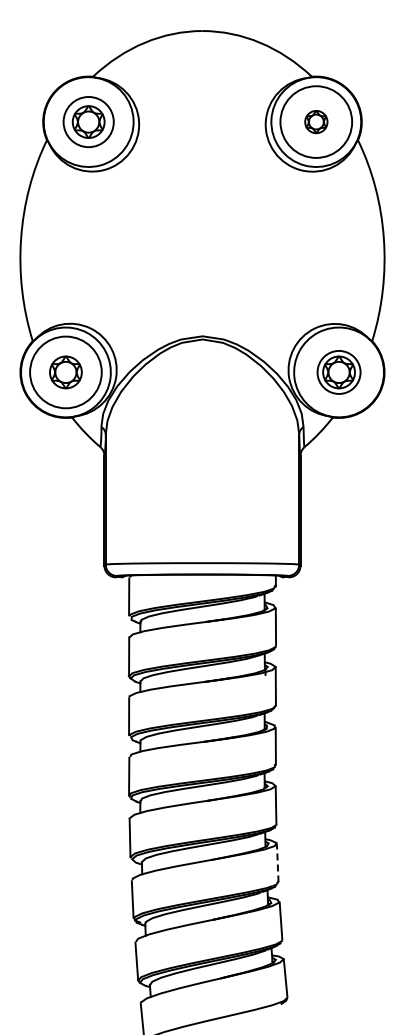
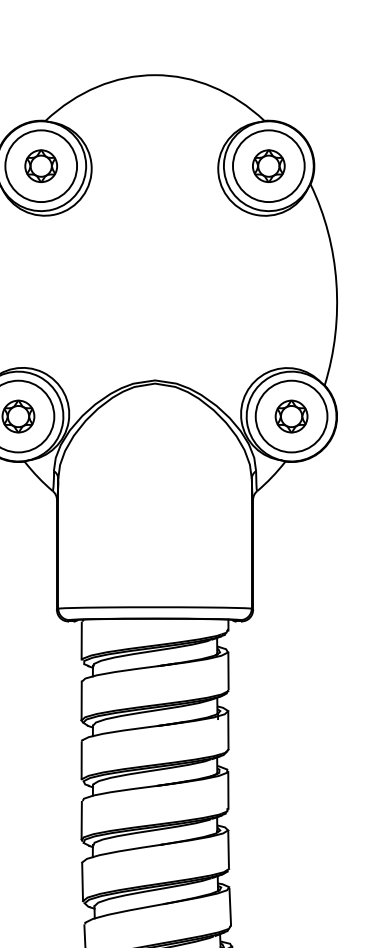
circle: (88, 121) -> (41, 165), size x1.43
part: (316, 121) -> (269, 165), size x1.43
circle: (338, 372) -> (291, 416), size x1.67
line: (277, 863) -> (230, 907), dashed -> solid

